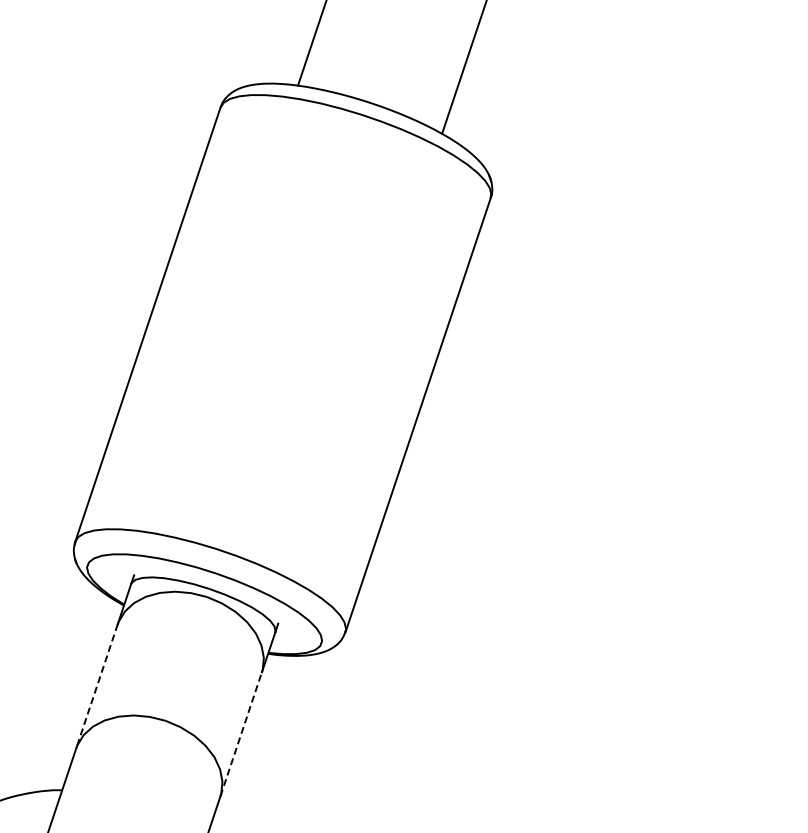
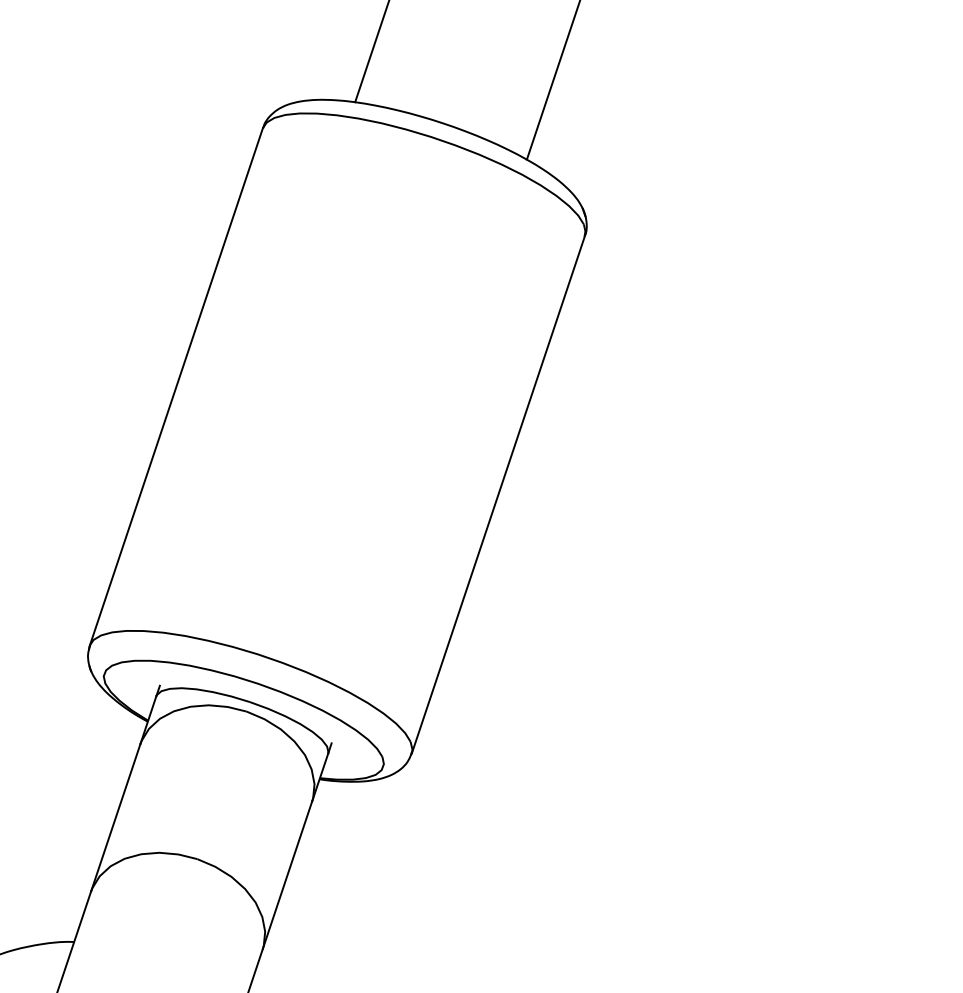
line: (96, 686) -> (115, 818), dashed -> solid
line: (241, 733) -> (287, 874), dashed -> solid

